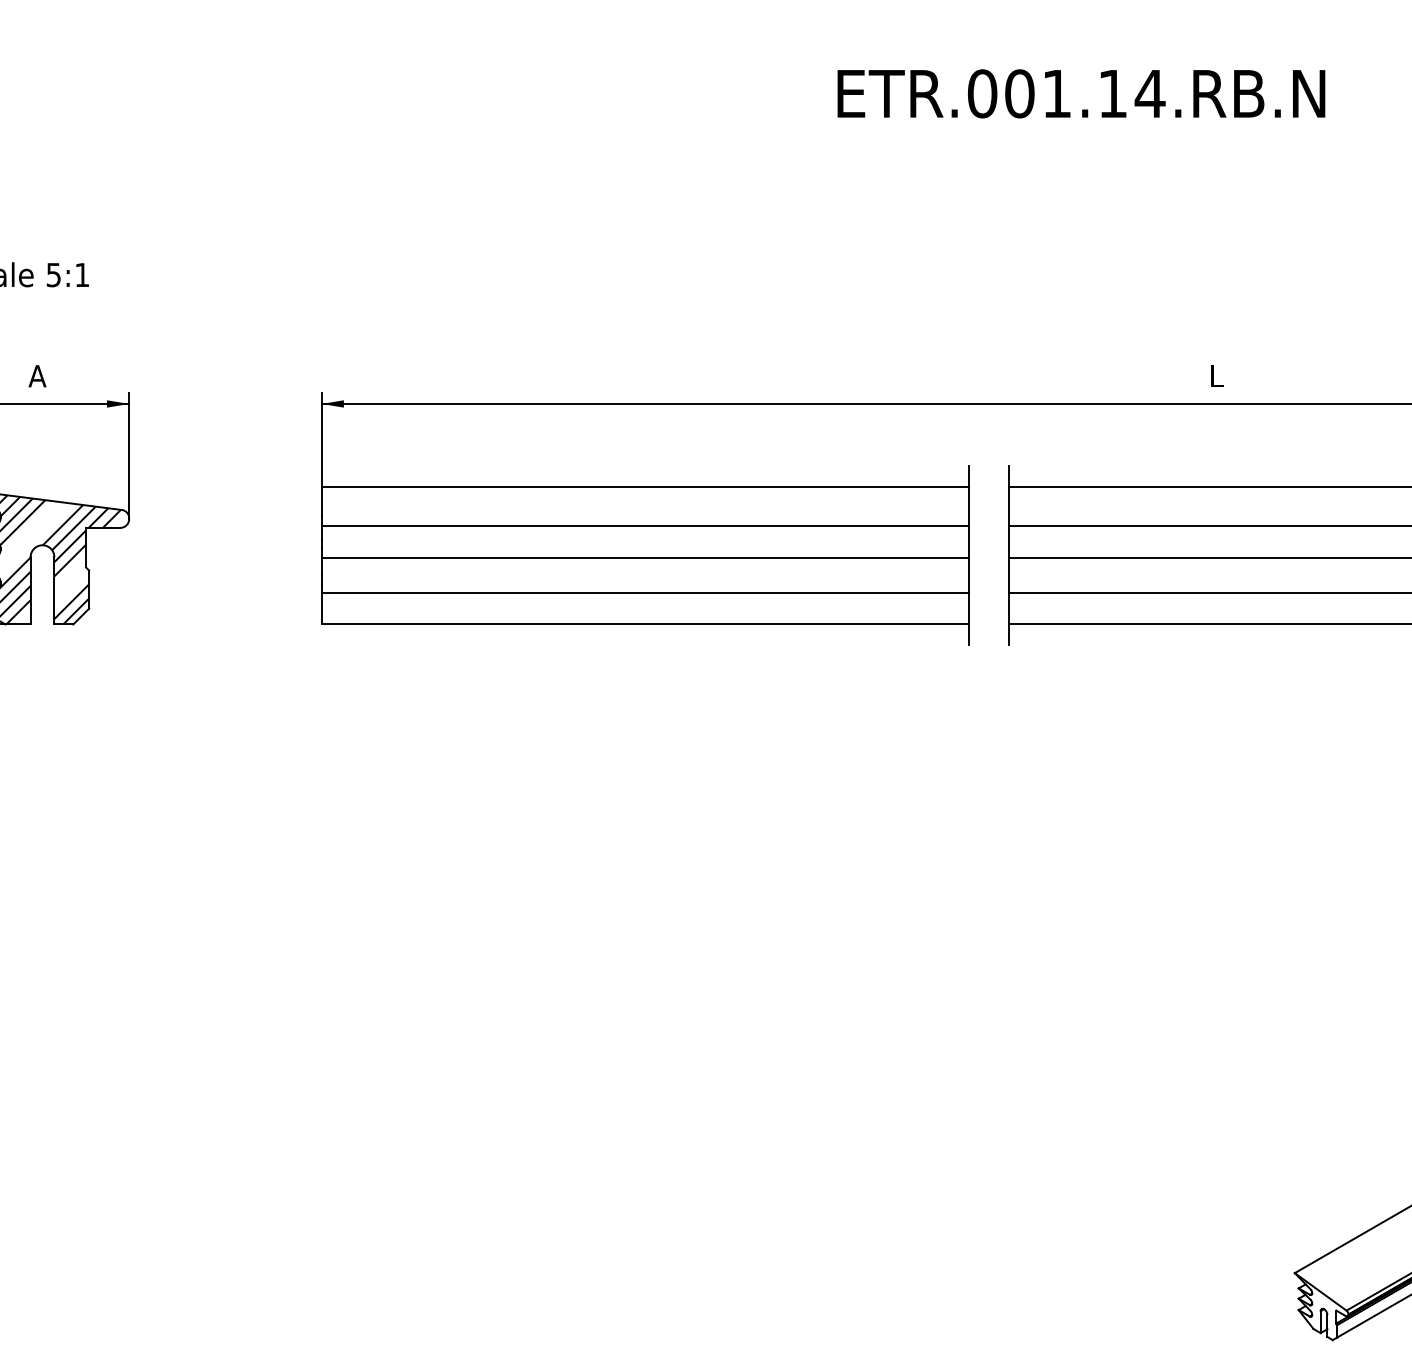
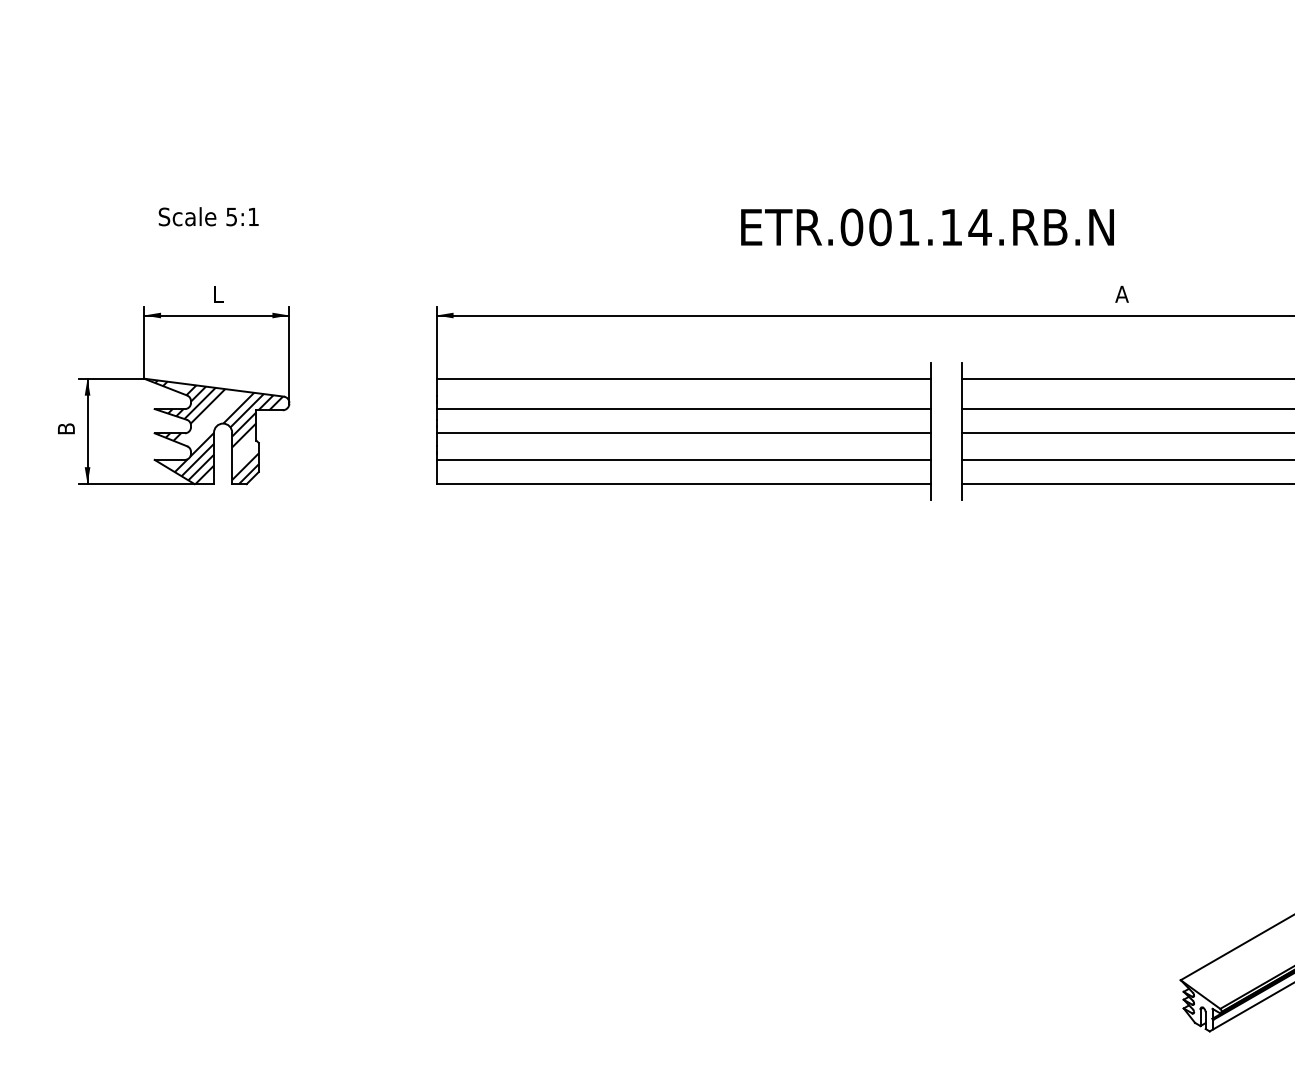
text: (1081, 93) -> (927, 227), moved
text: (37, 375) -> (219, 293), A -> L
text: (1217, 375) -> (1121, 293), L -> A

